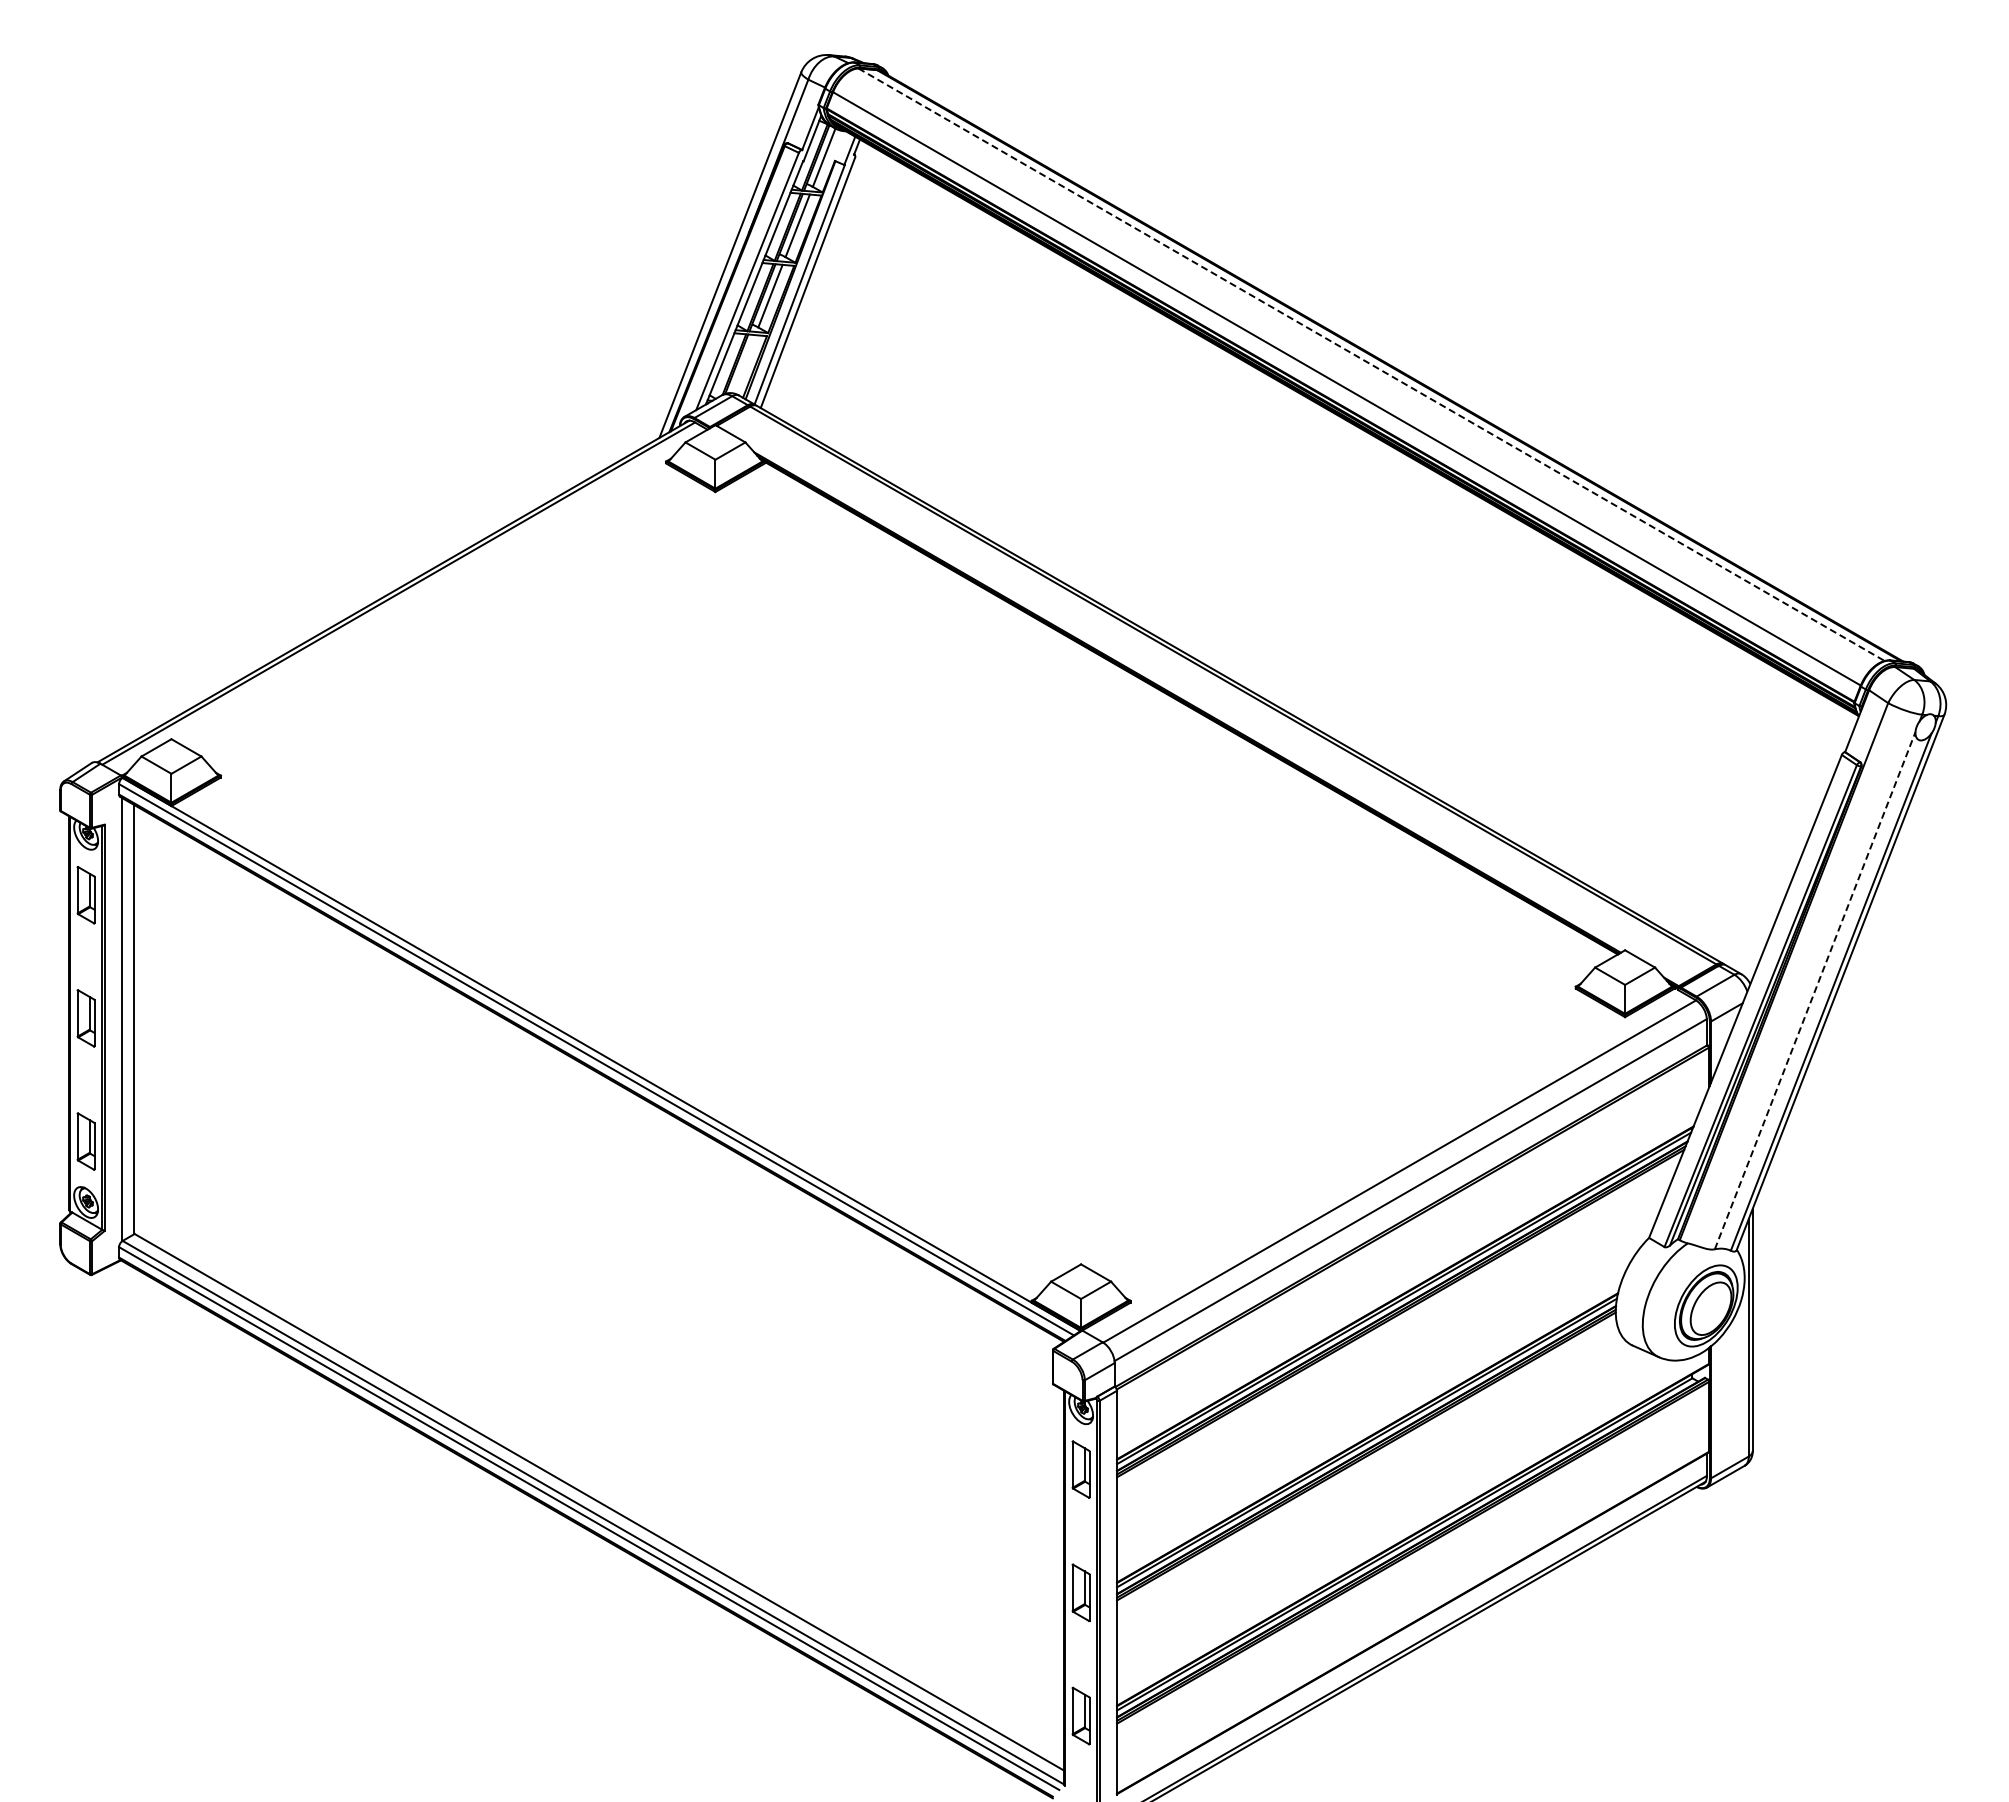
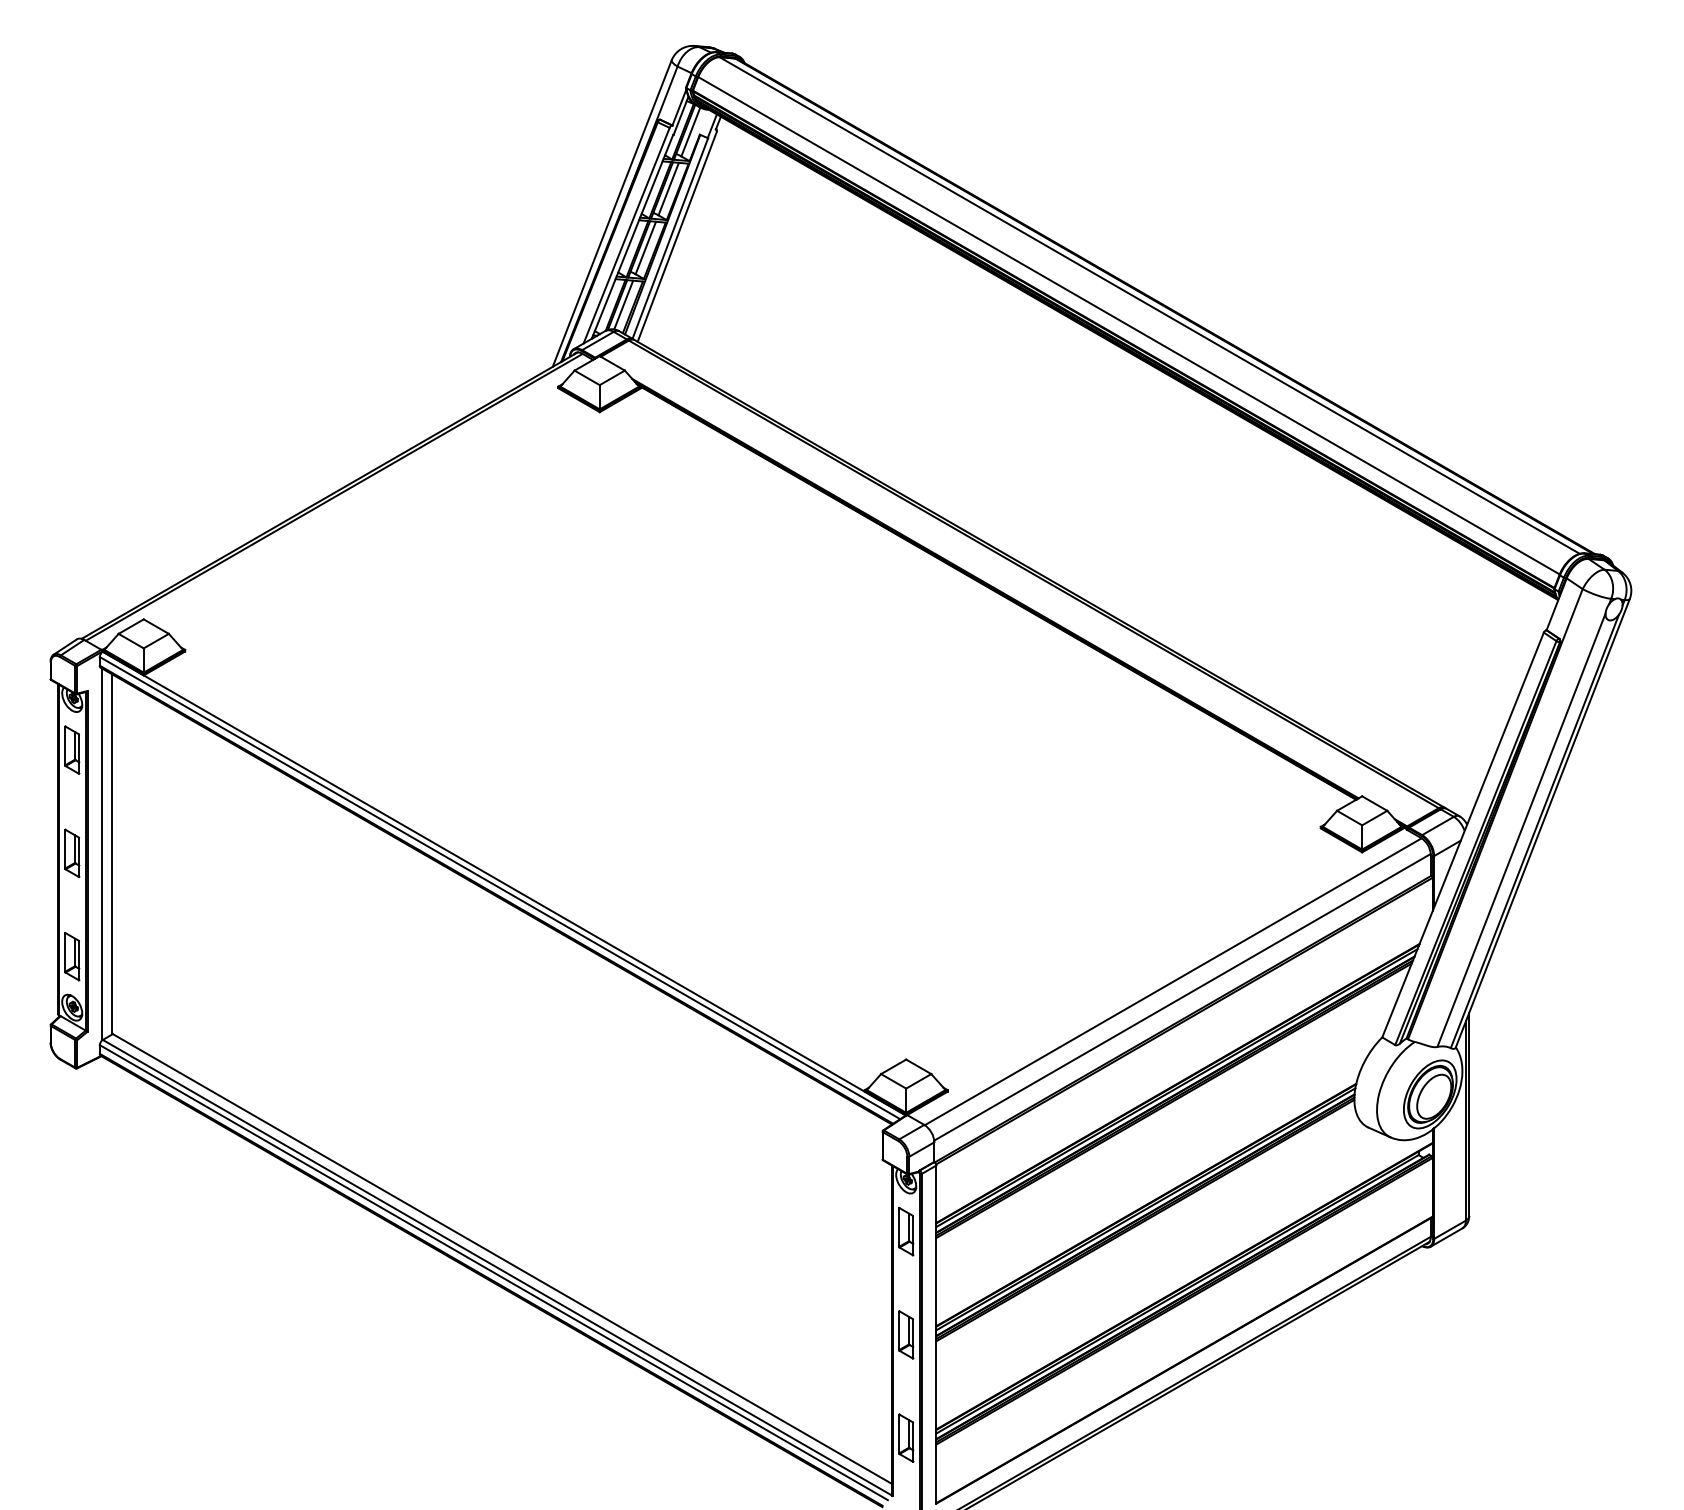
line: (743, 364) -> (623, 305), added
line: (1371, 364) -> (1149, 305), dashed -> solid
line: (1815, 990) -> (1521, 830), dashed -> solid

